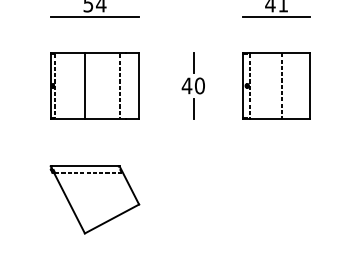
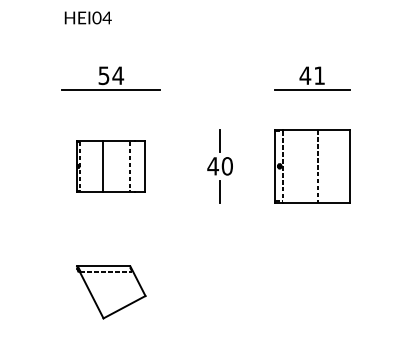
part: (94, 86) -> (110, 166), size x0.7
part: (95, 200) -> (111, 292), size x0.7

